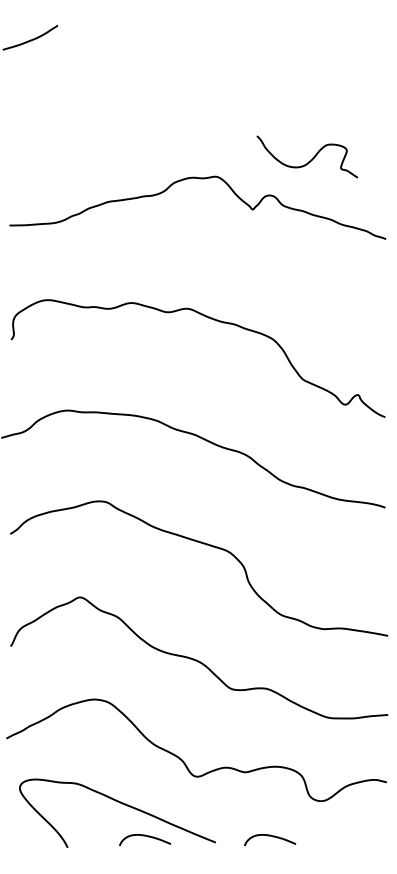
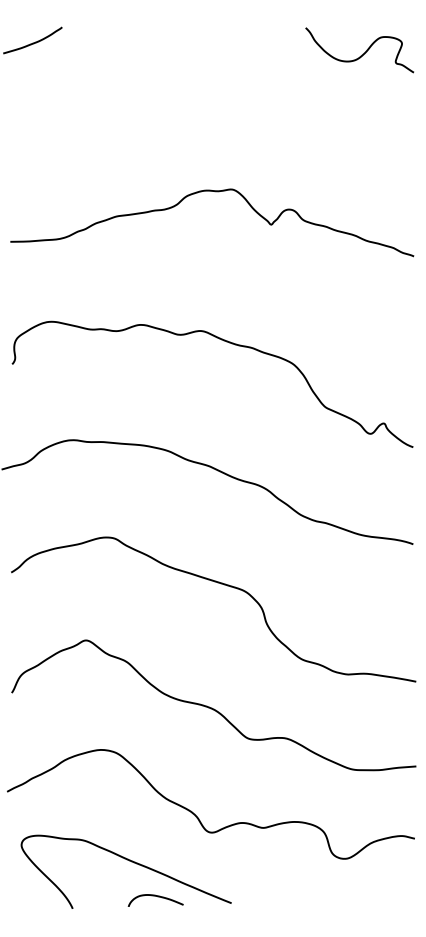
curve: (310, 159) -> (363, 53), moved
curve: (271, 837) -> (291, 897), removed

